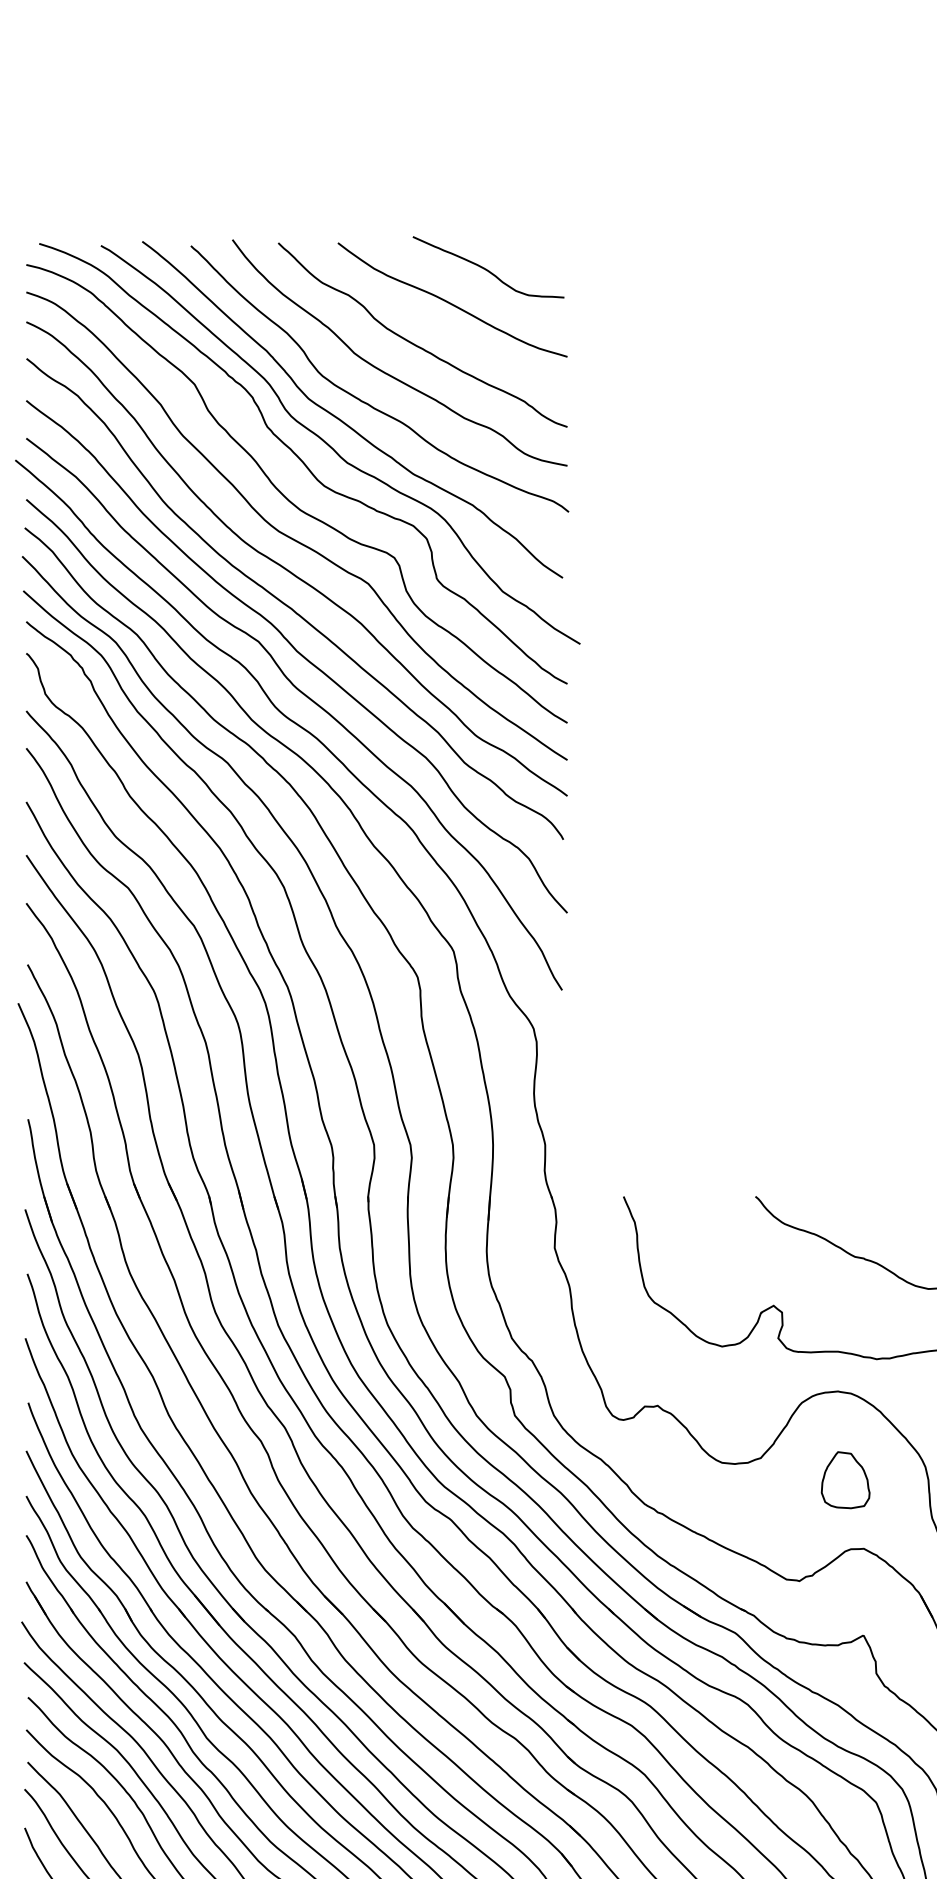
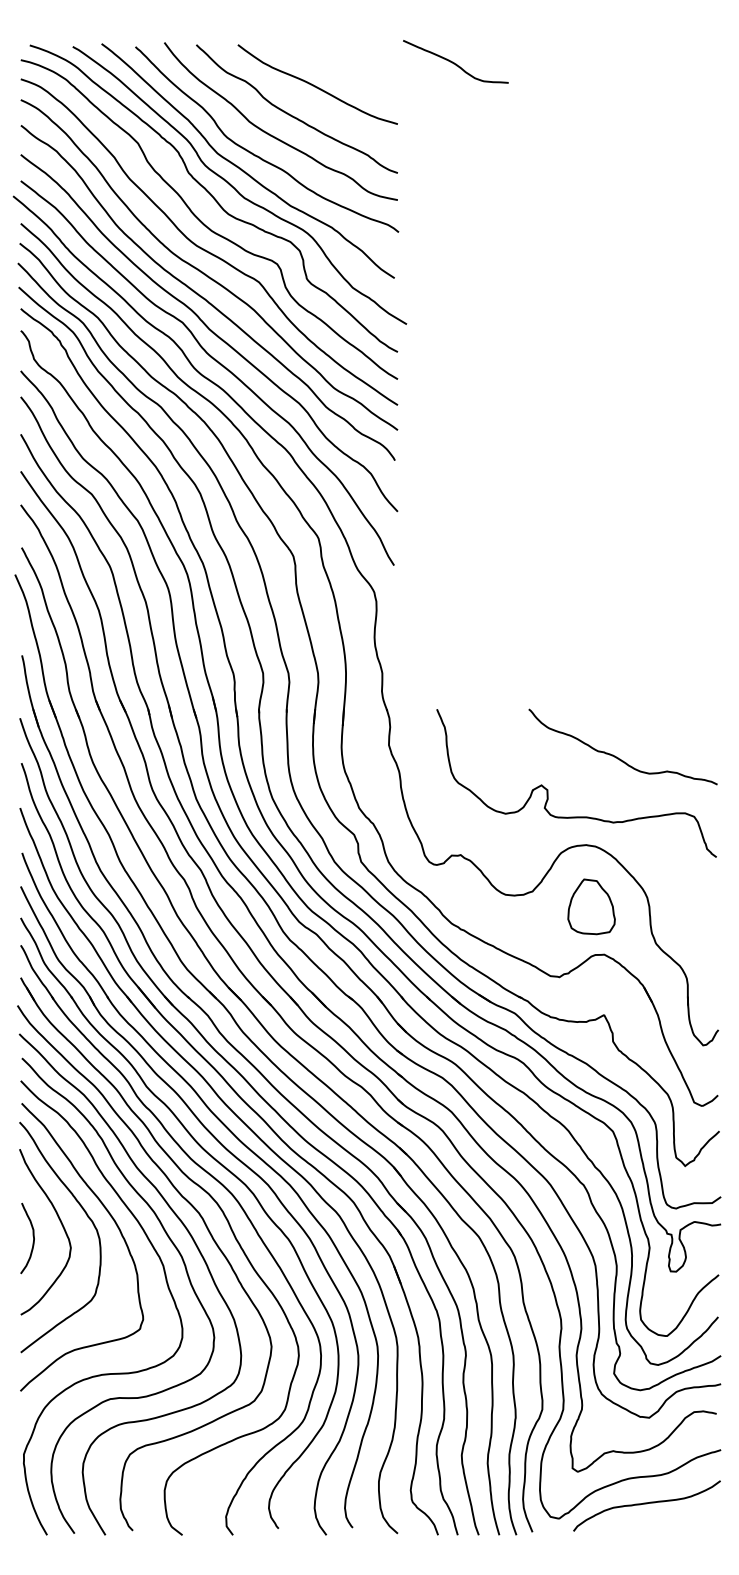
curve: (486, 268) -> (454, 62), moved
part: (845, 1479) -> (591, 906), size x1.4

